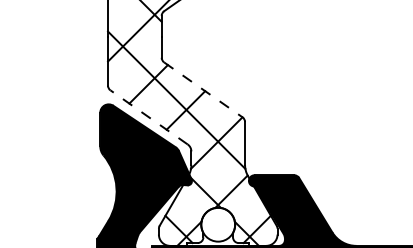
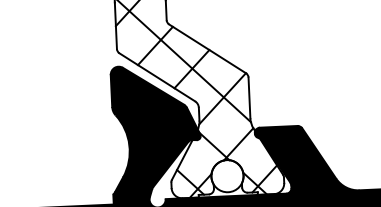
line: (203, 89) -> (207, 48), dashed -> solid
line: (148, 117) -> (156, 77), dashed -> solid

